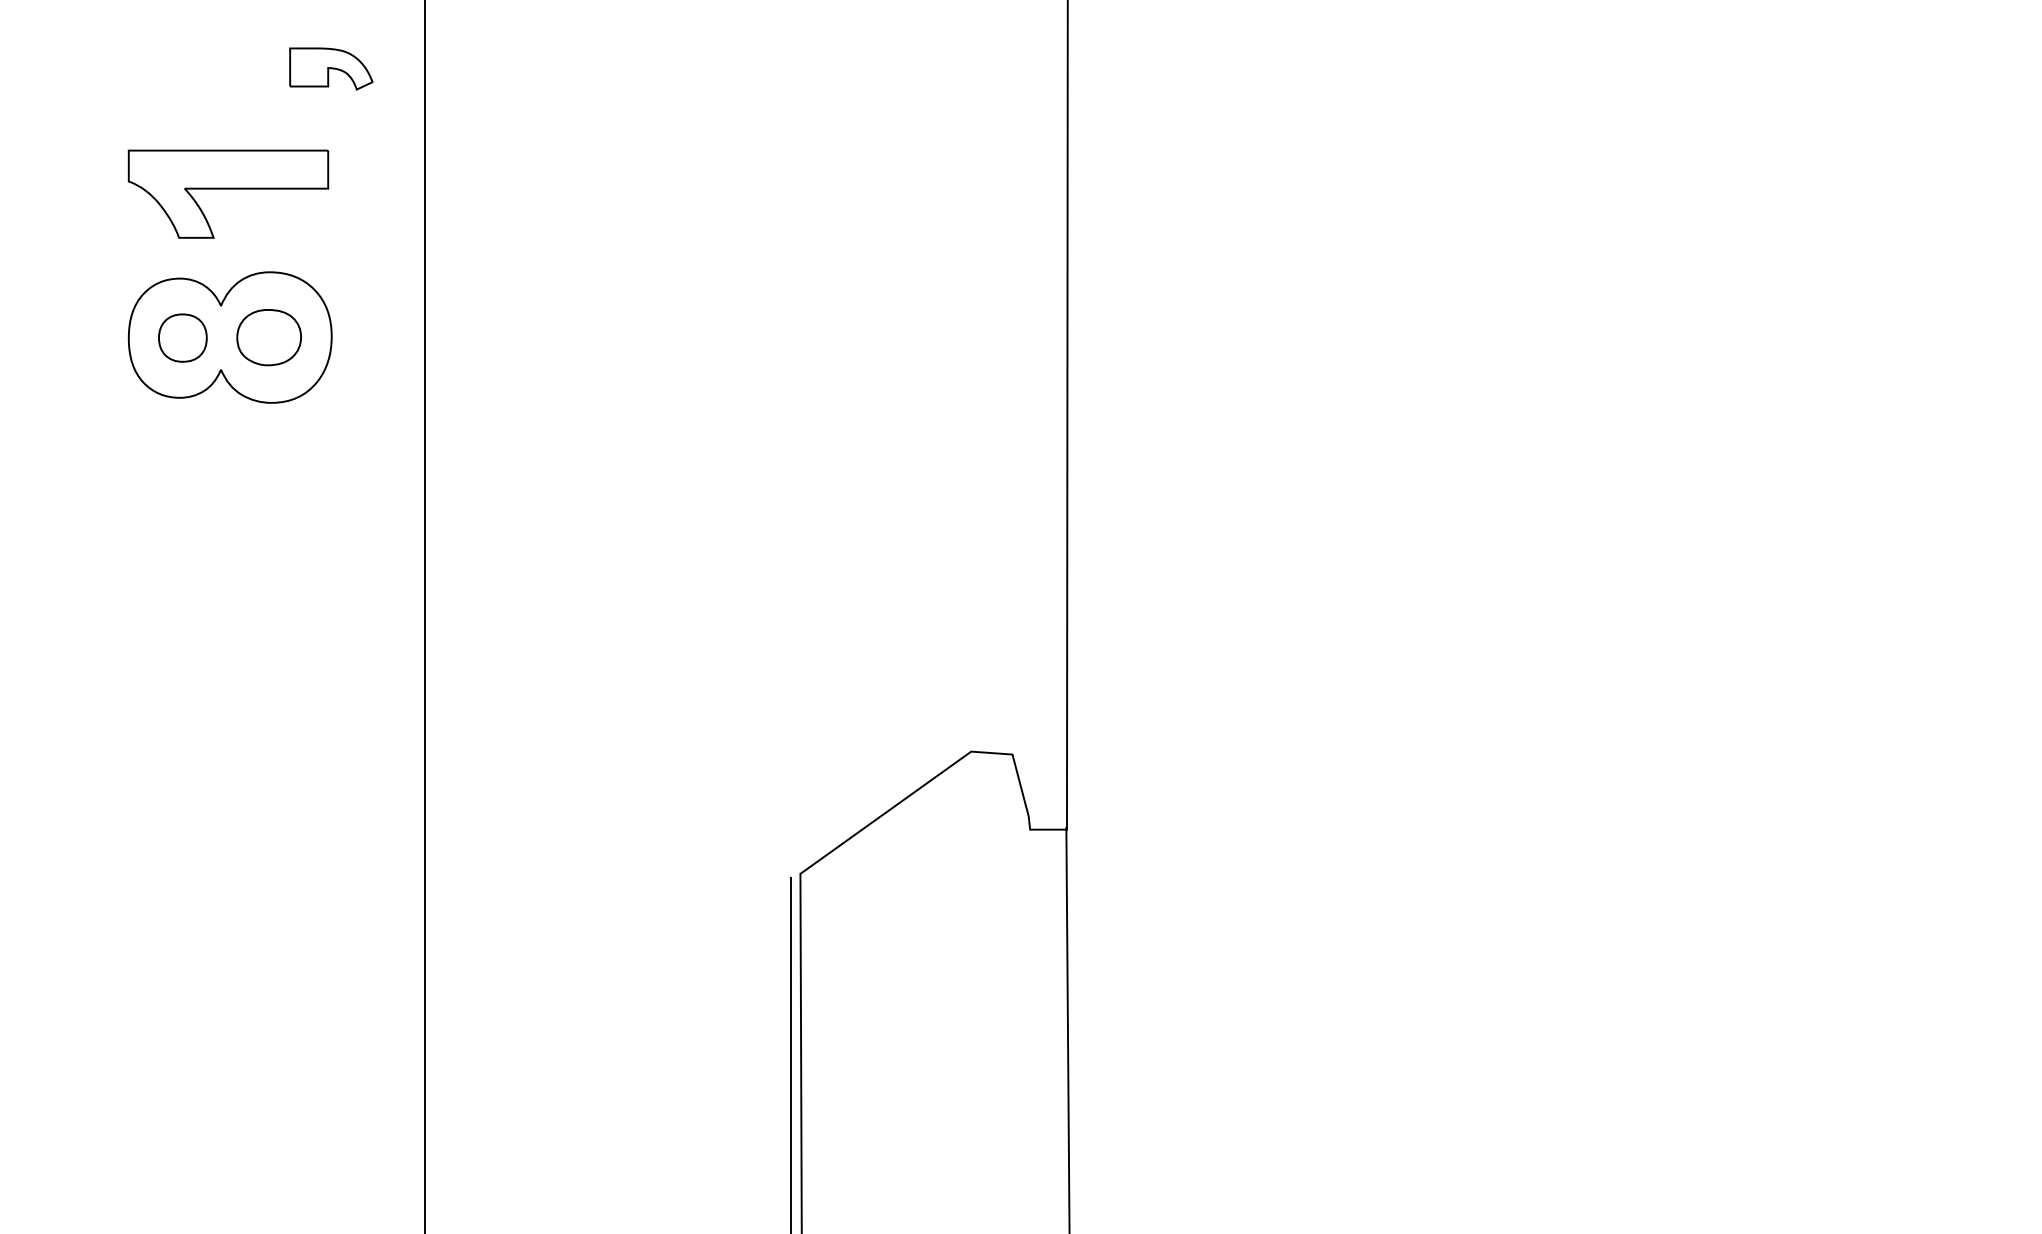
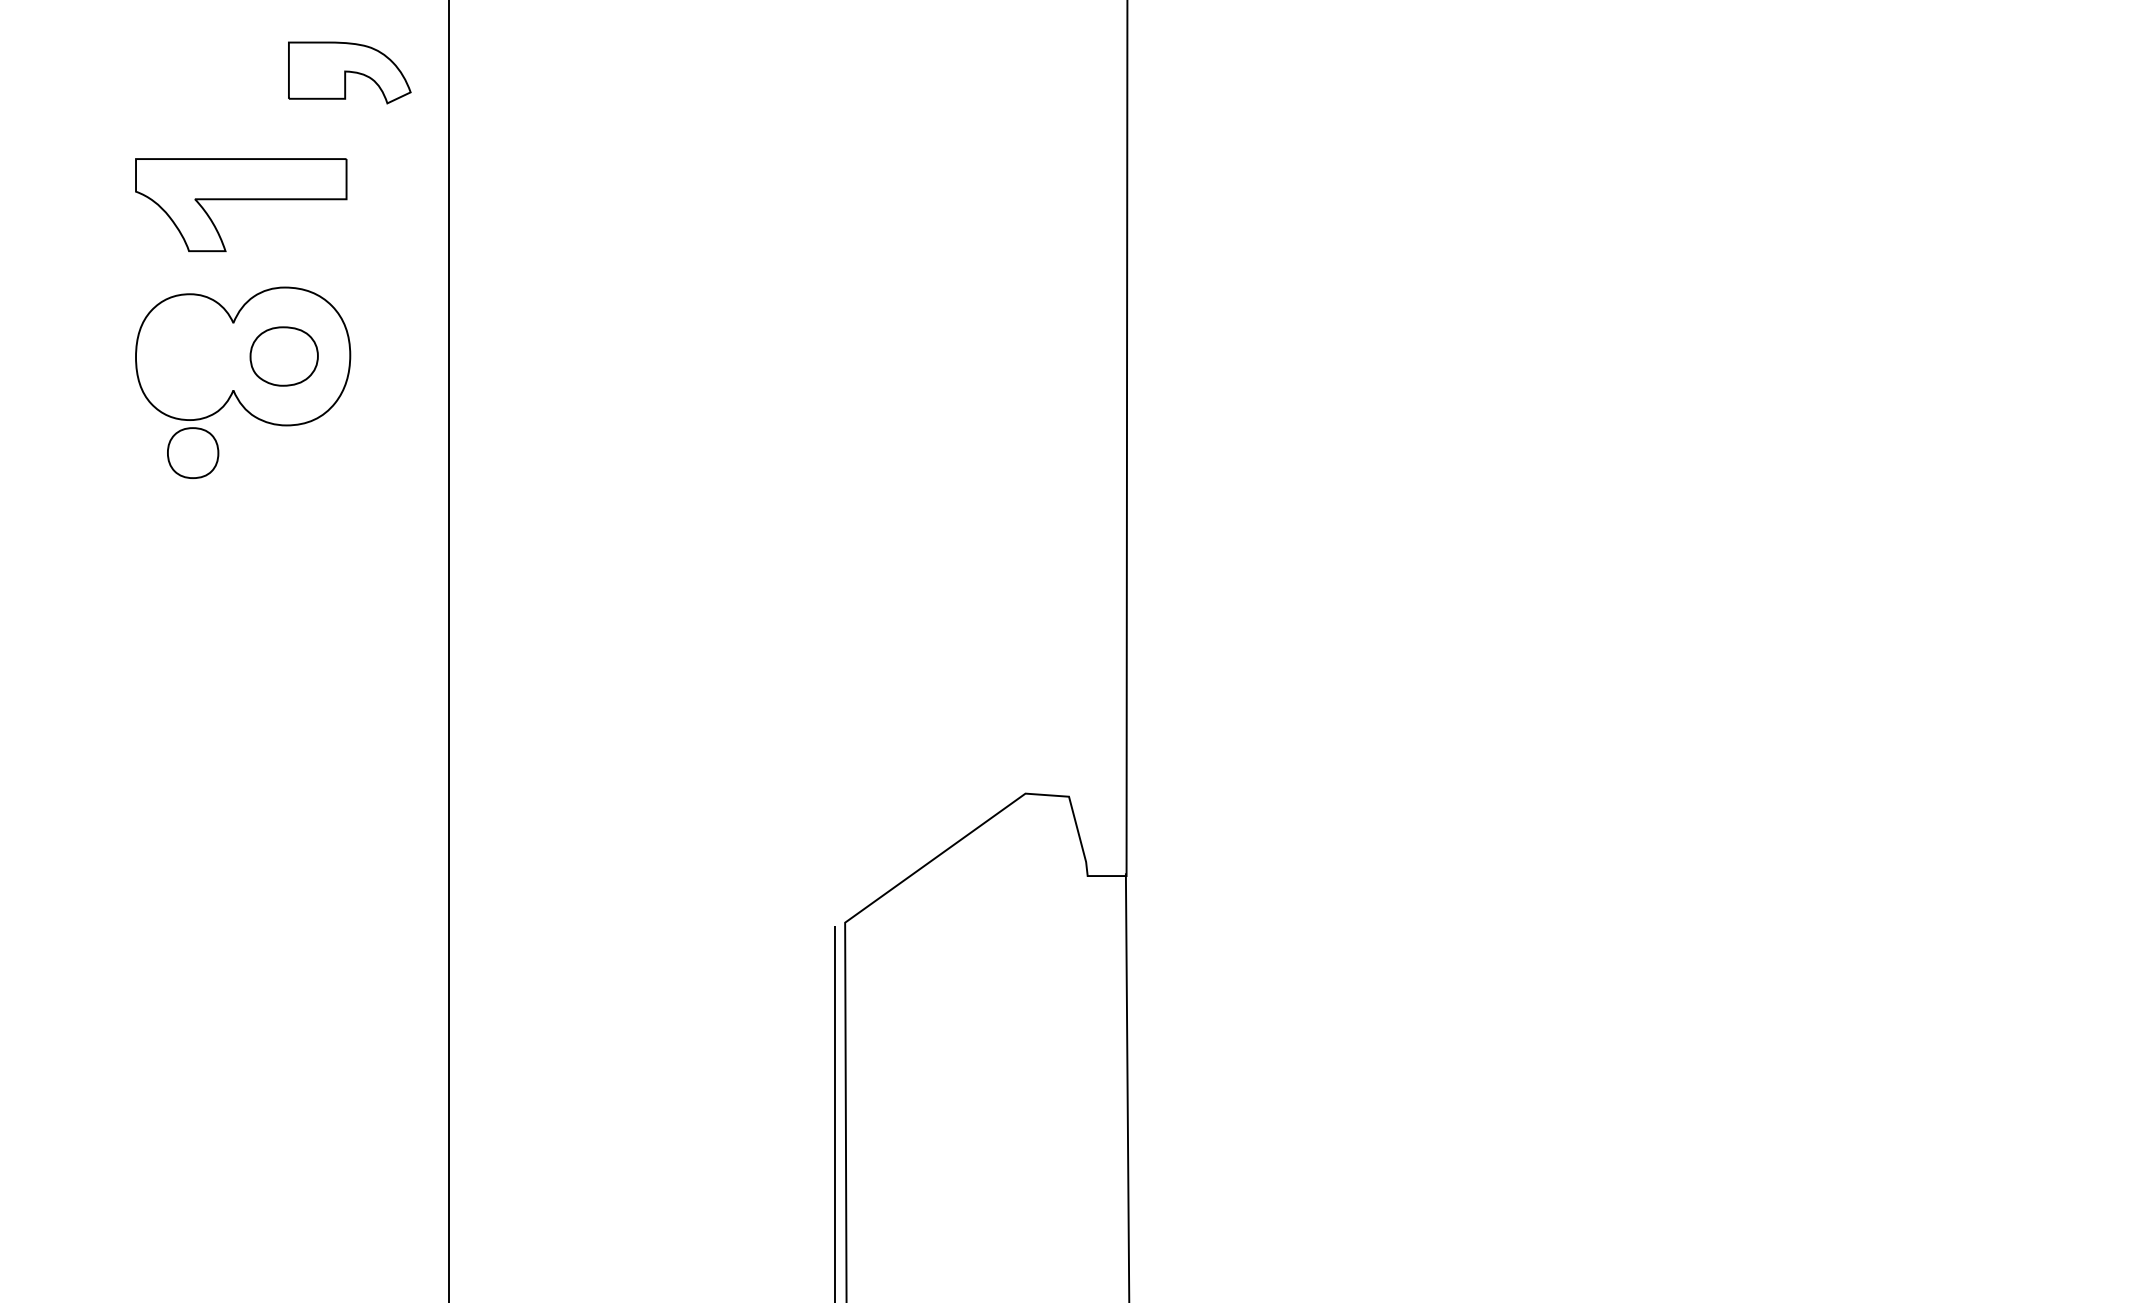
part: (331, 68) -> (350, 72), size x1.4
part: (182, 337) -> (192, 452), moved

